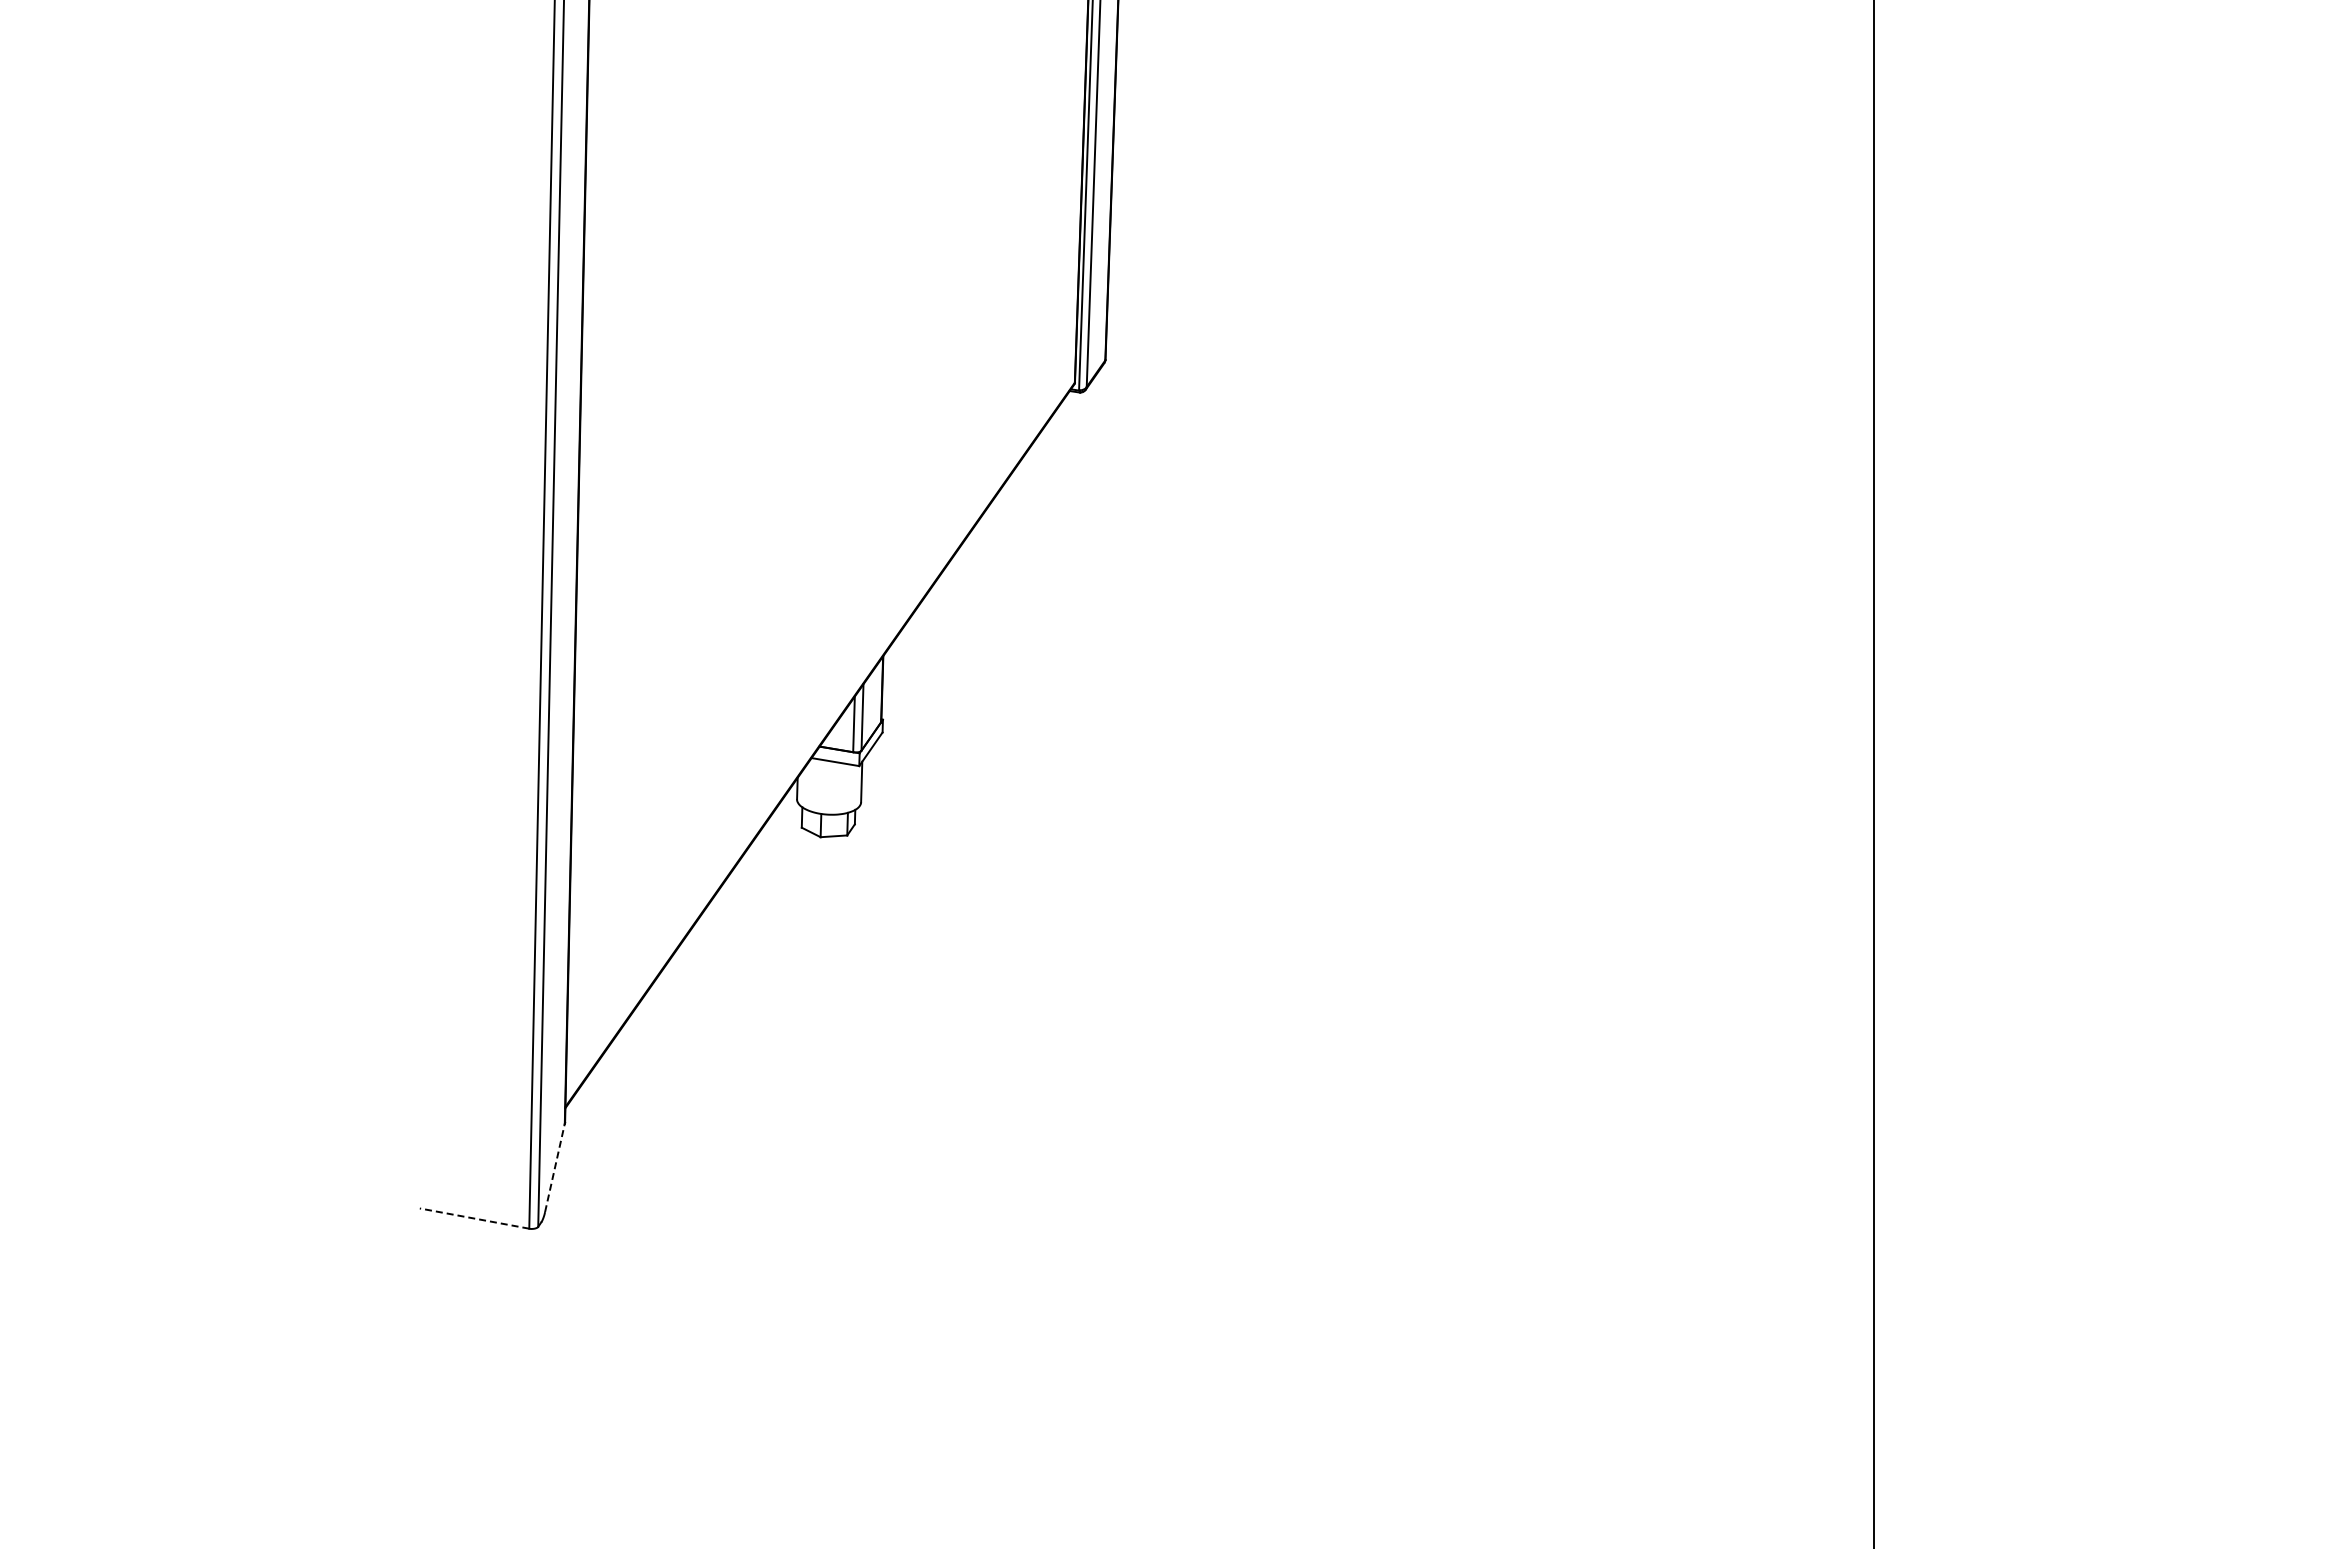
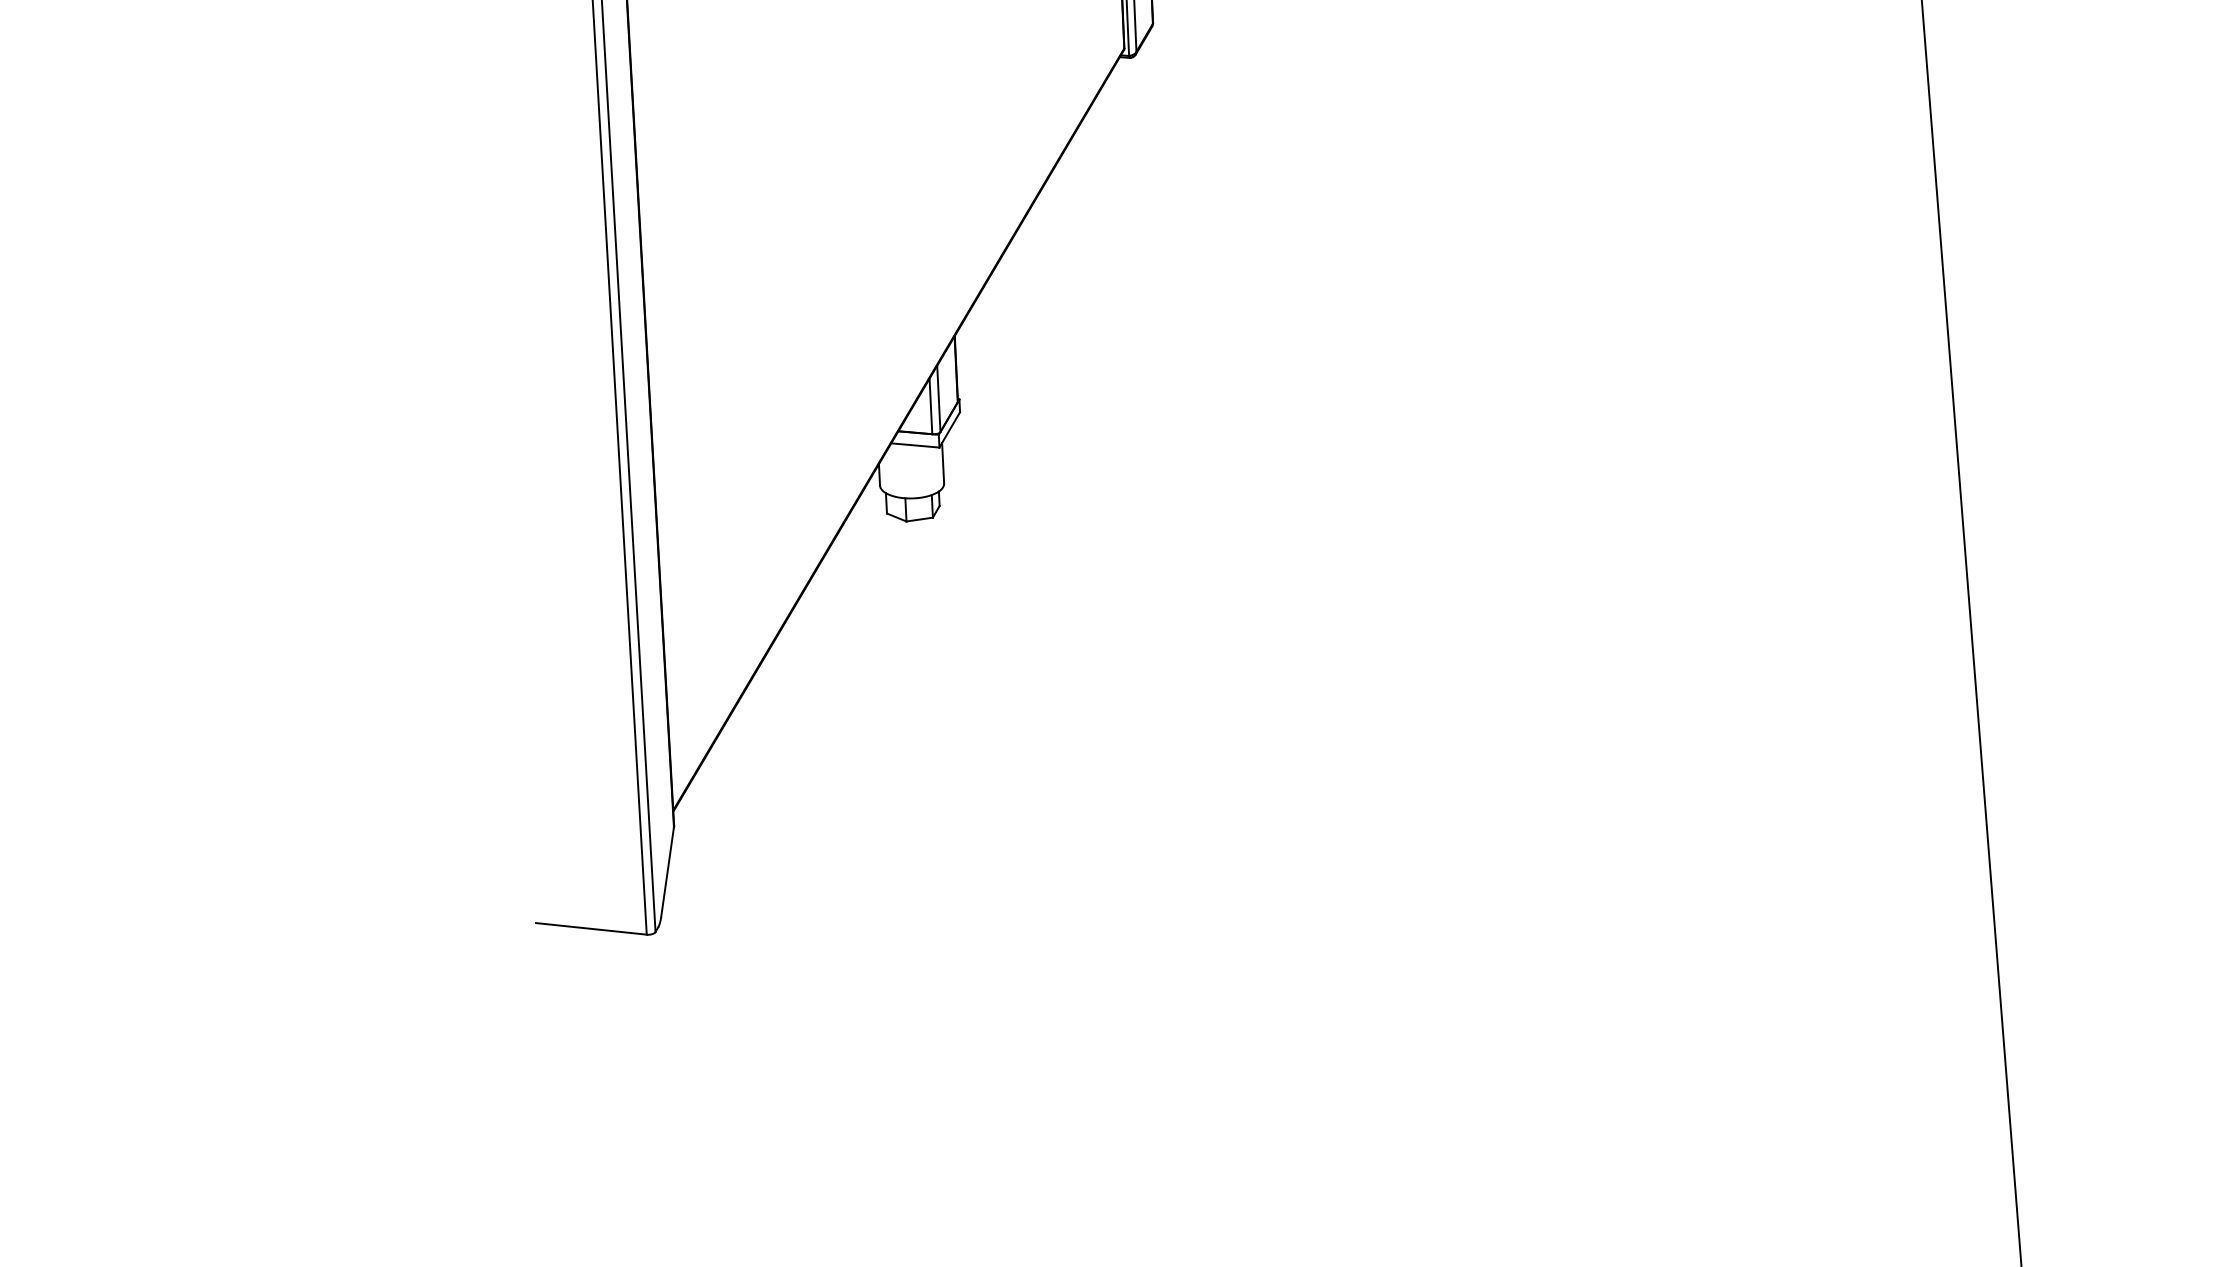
line: (555, 1167) -> (668, 871), dashed -> solid
line: (474, 1218) -> (591, 928), dashed -> solid

